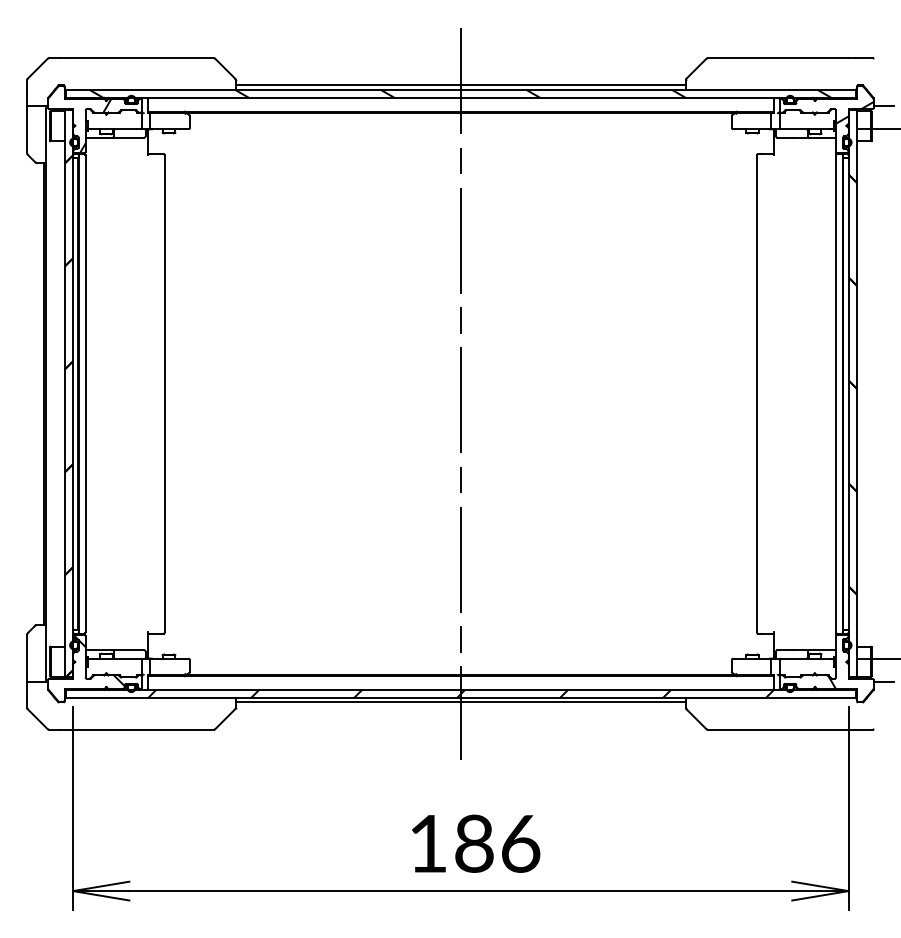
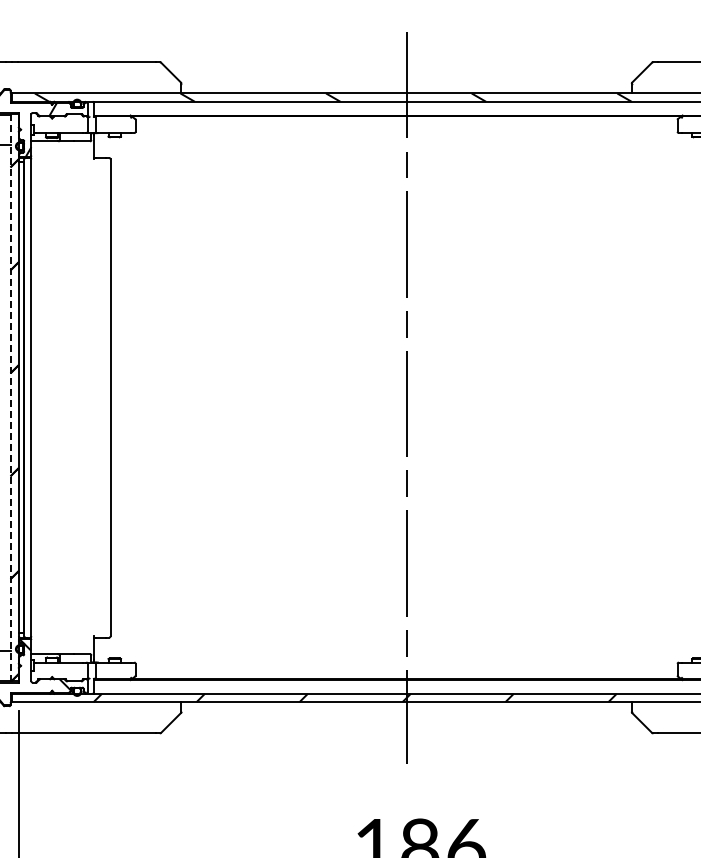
line: (460, 85) -> (406, 89), removed
line: (64, 394) -> (10, 398), solid -> dashed
line: (460, 702) -> (406, 706), removed

